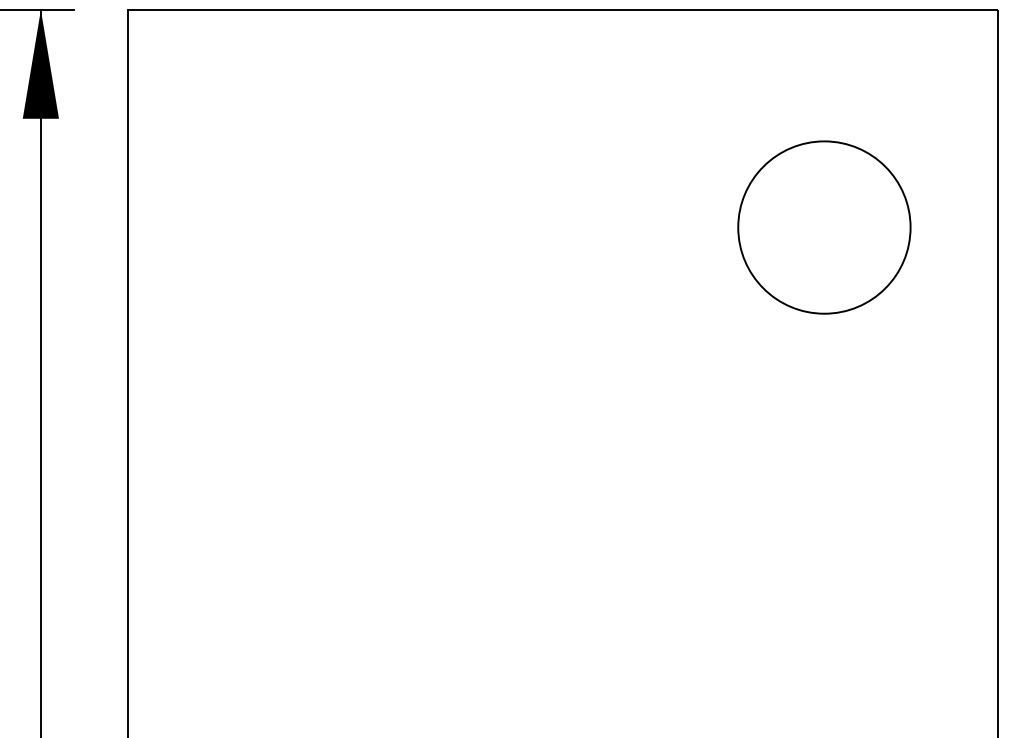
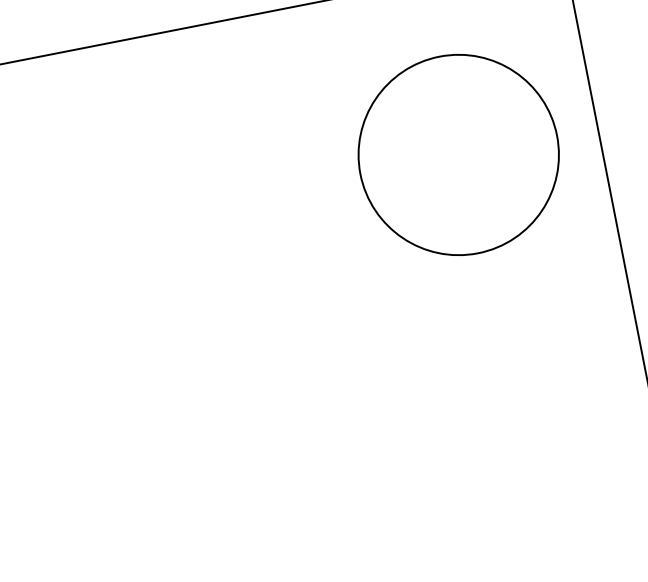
circle: (824, 227) -> (458, 154), size x1.43

